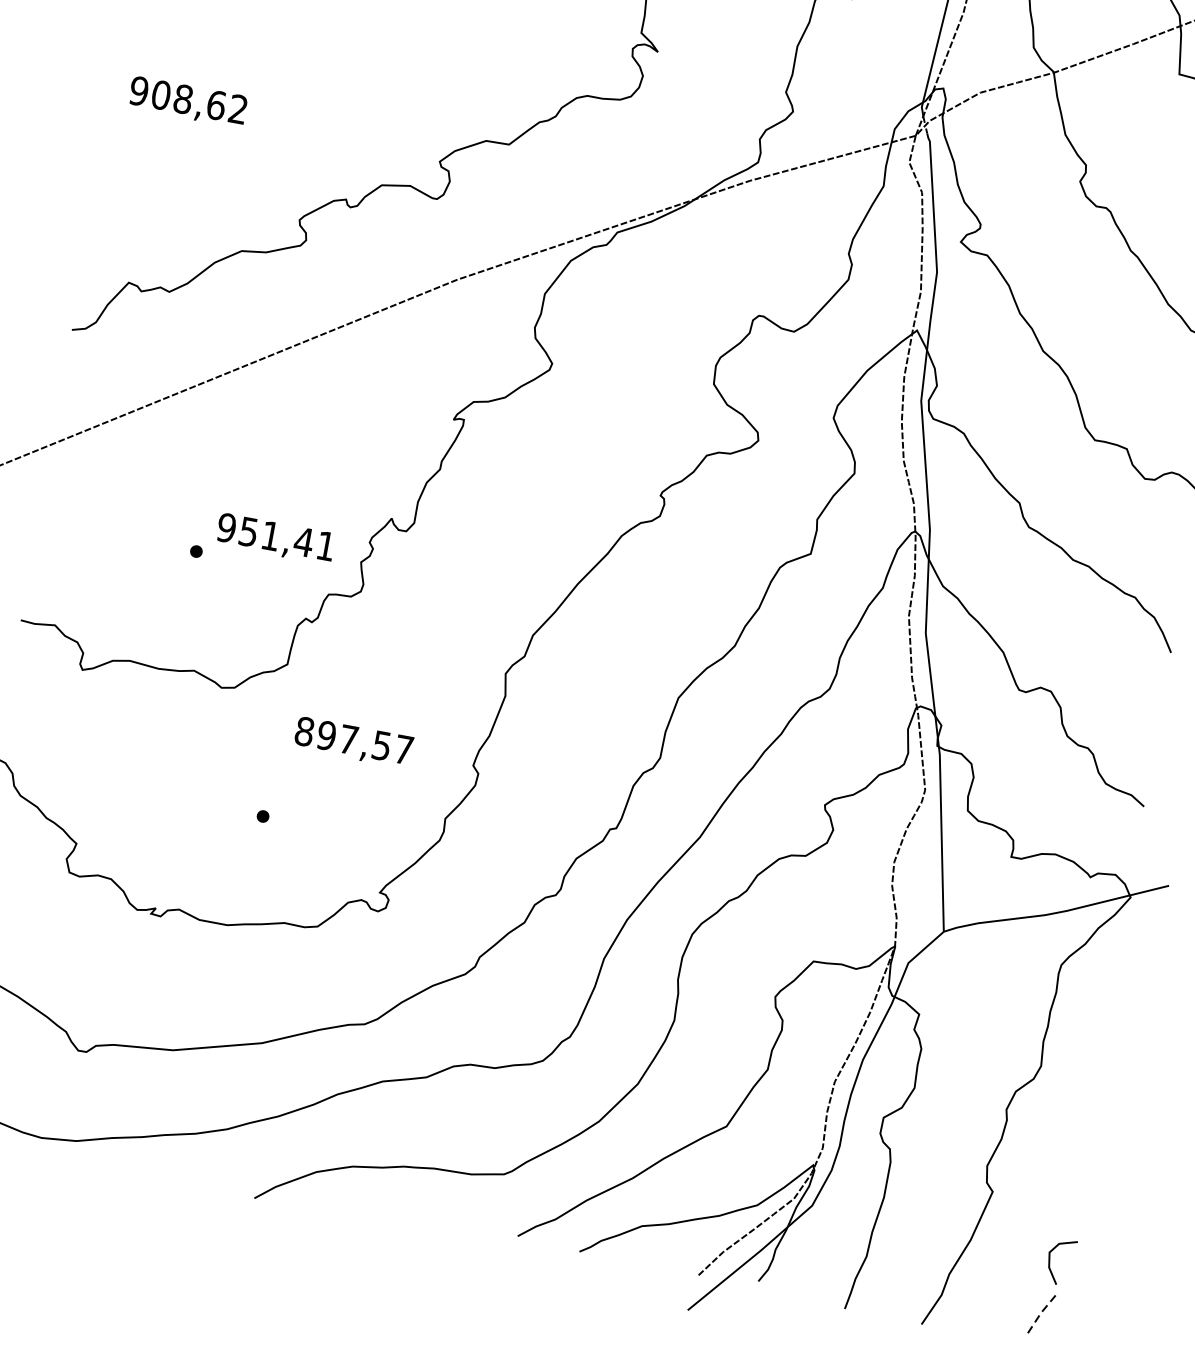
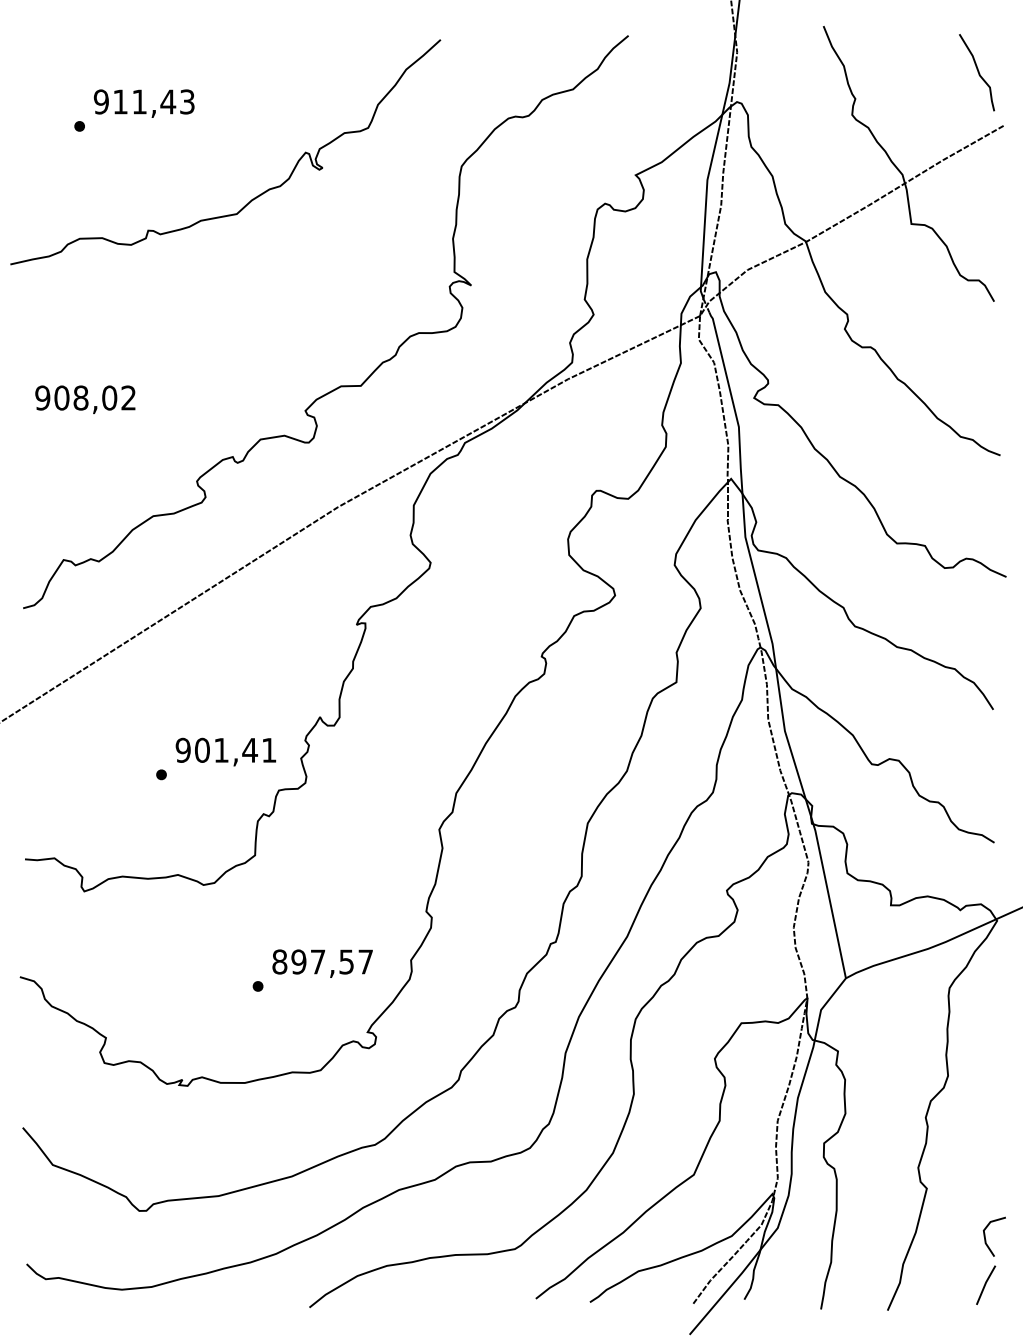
text: (216, 104) -> (109, 397), 908,62 -> 908,02
text: (249, 531) -> (202, 749), 951,41 -> 901,41
text: (353, 742) -> (322, 963), moved
line: (1040, 1314) -> (985, 1284), dashed -> solid

